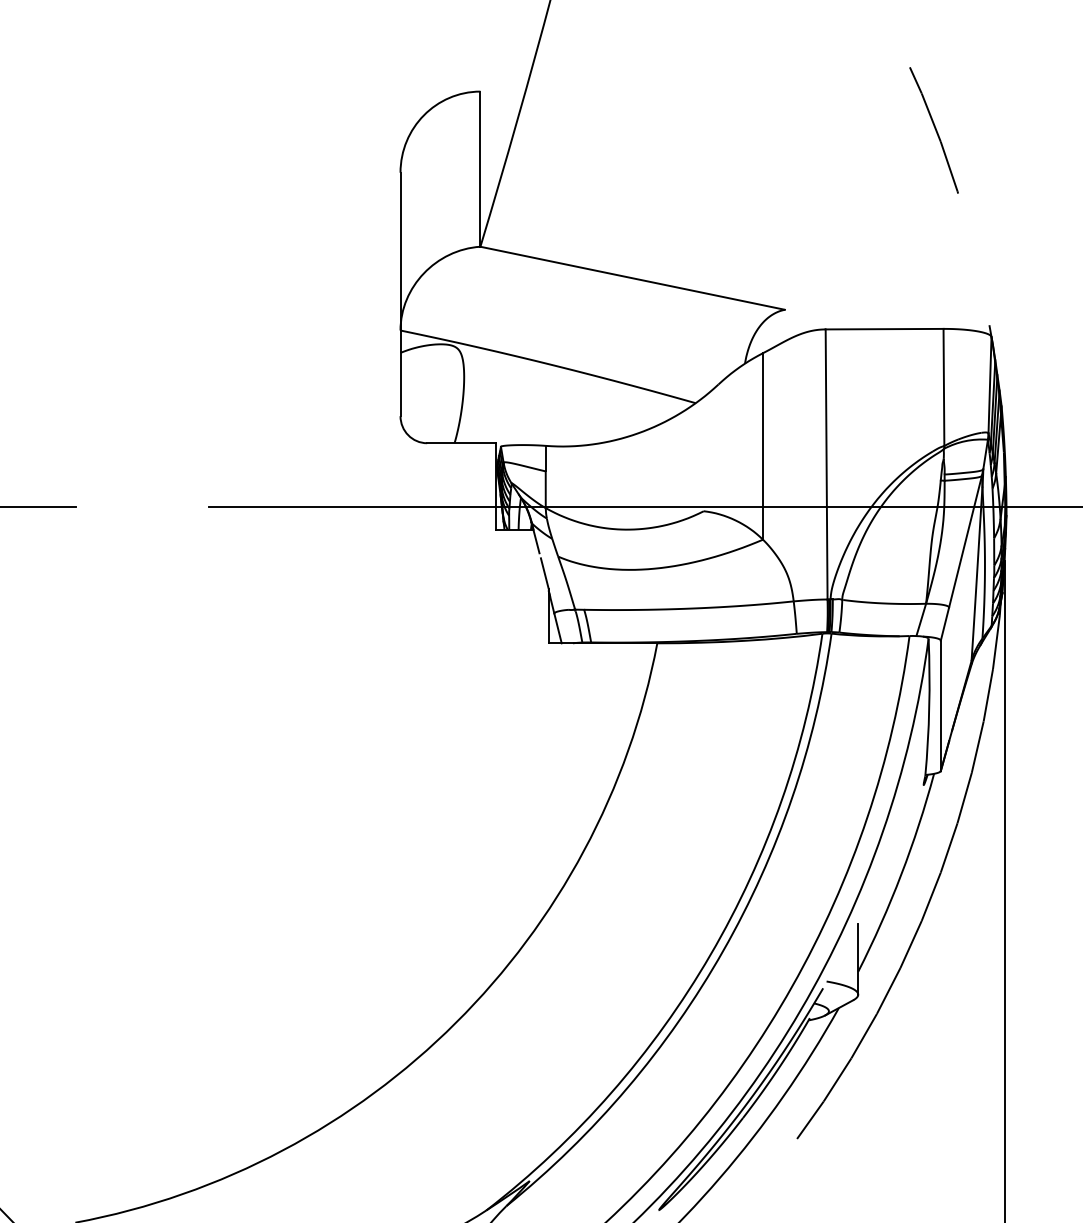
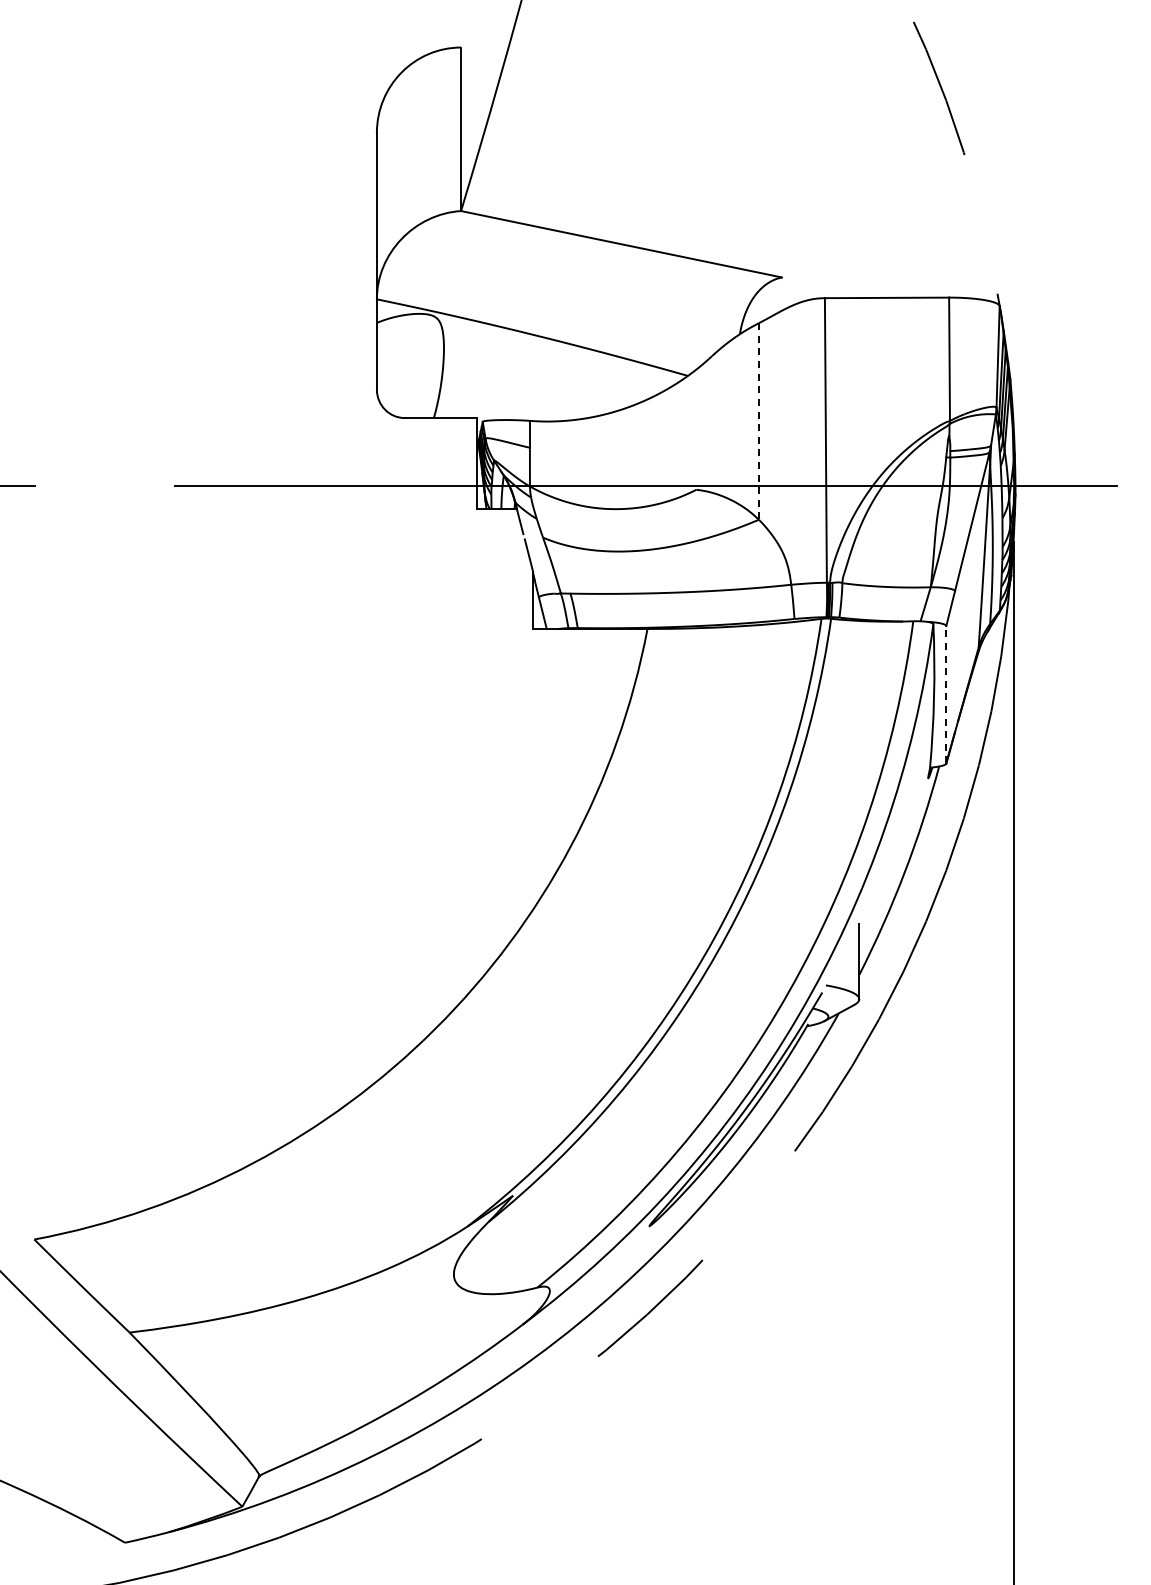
line: (762, 446) -> (758, 421), solid -> dashed
line: (941, 705) -> (946, 694), solid -> dashed

